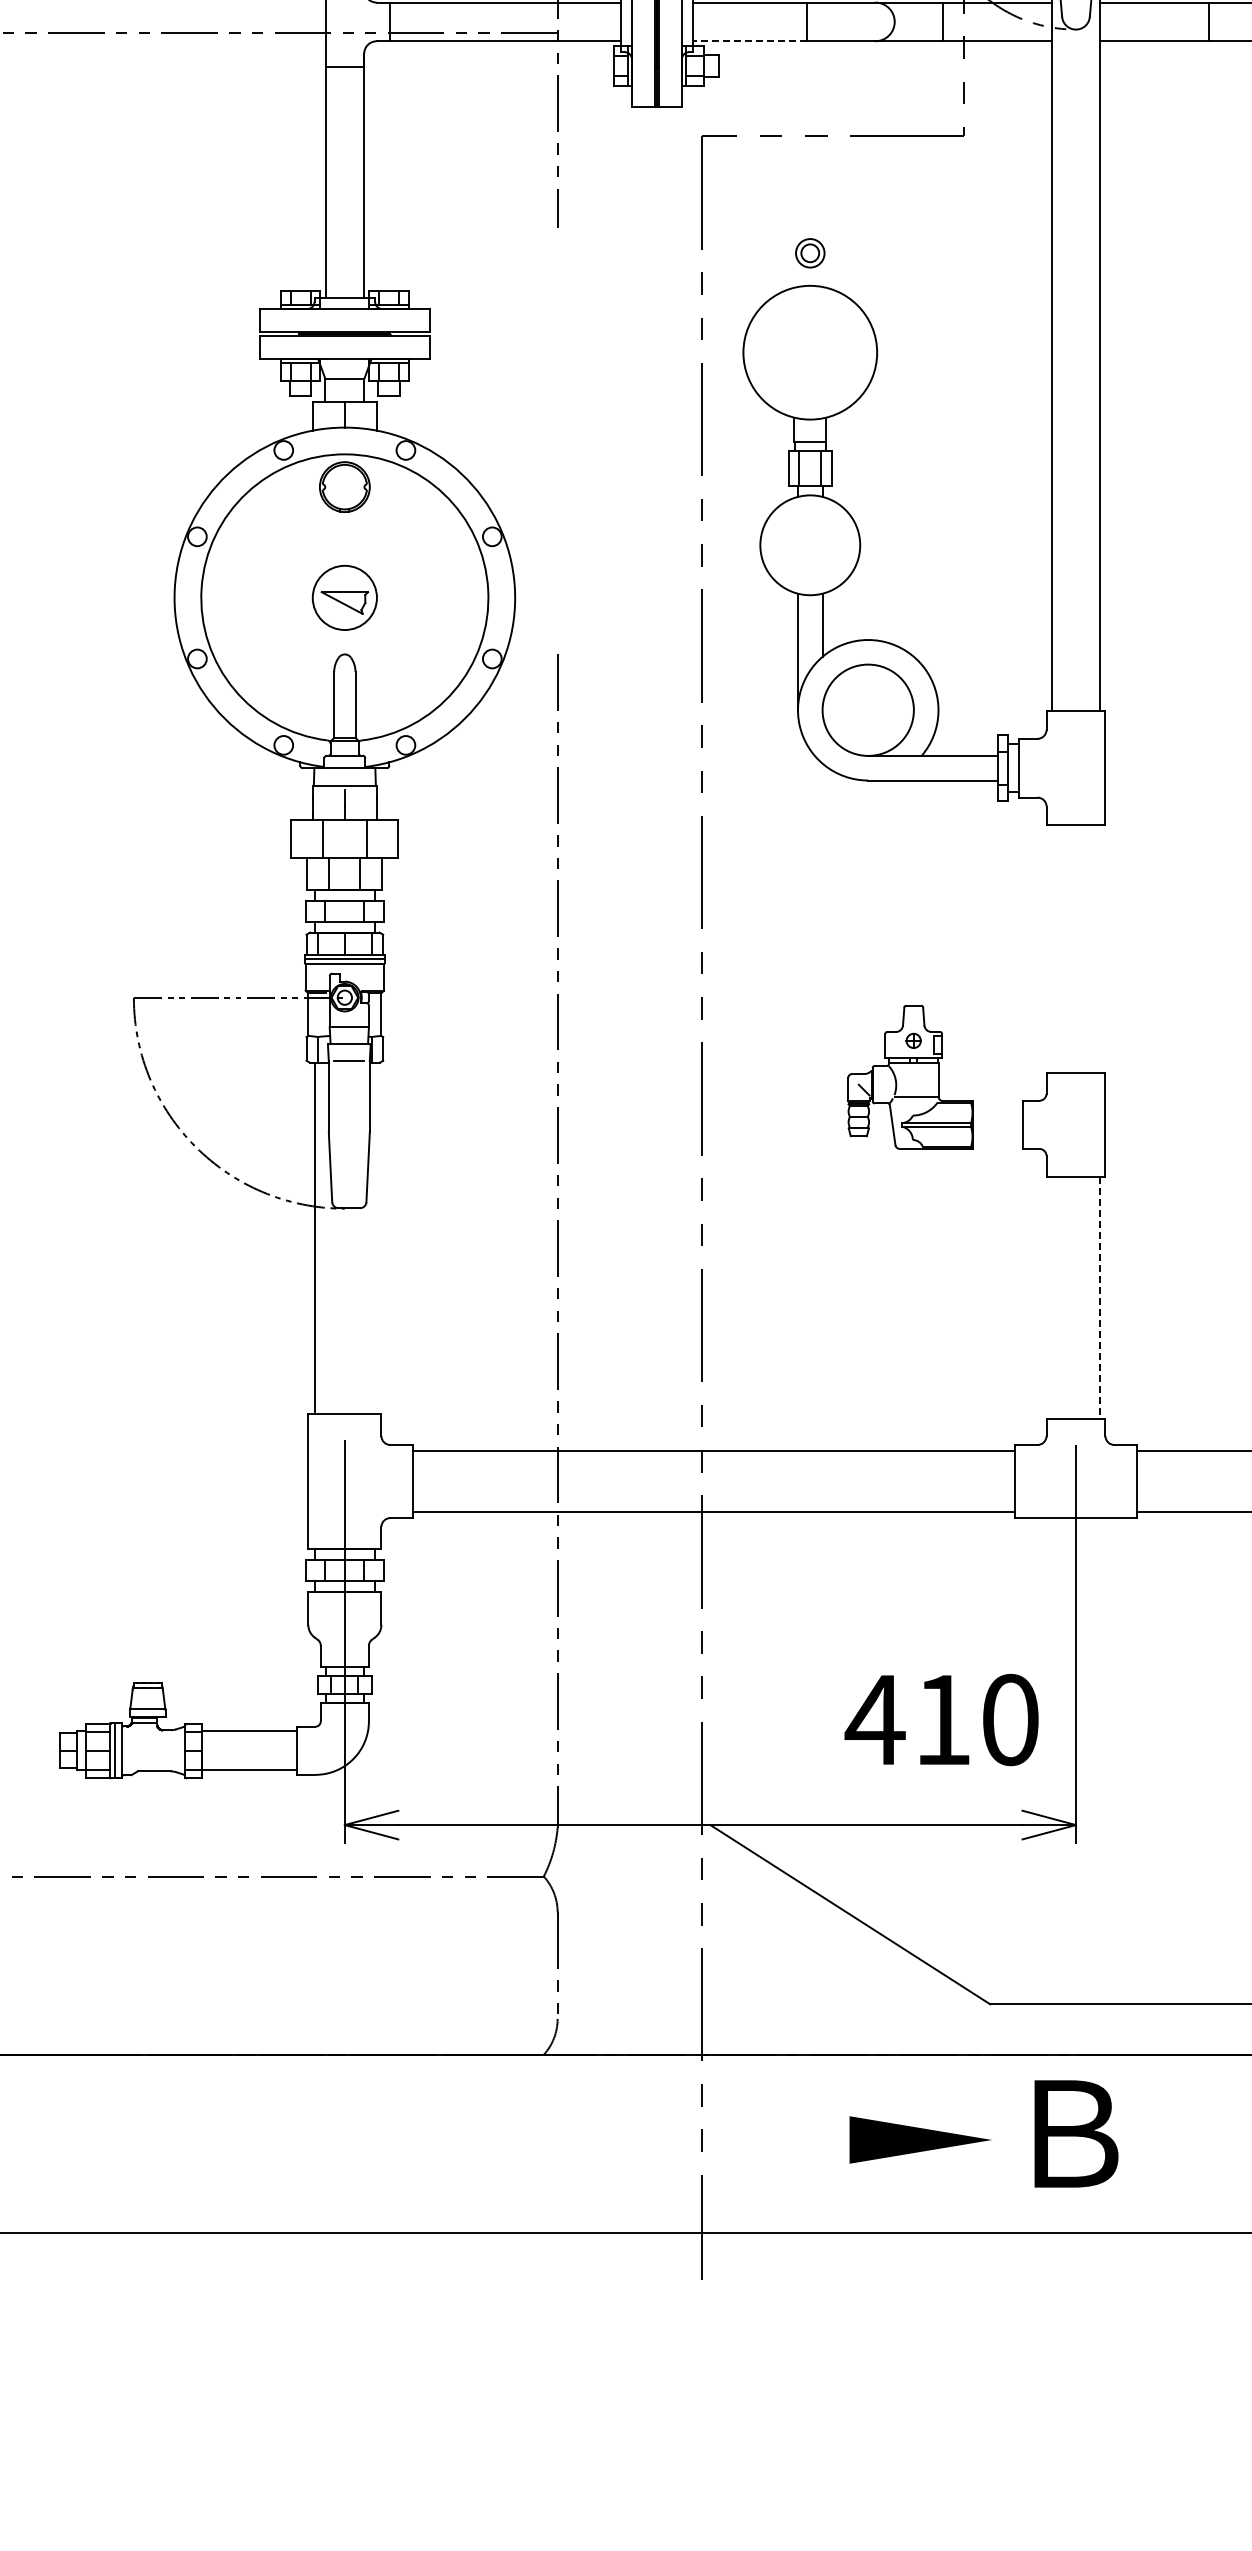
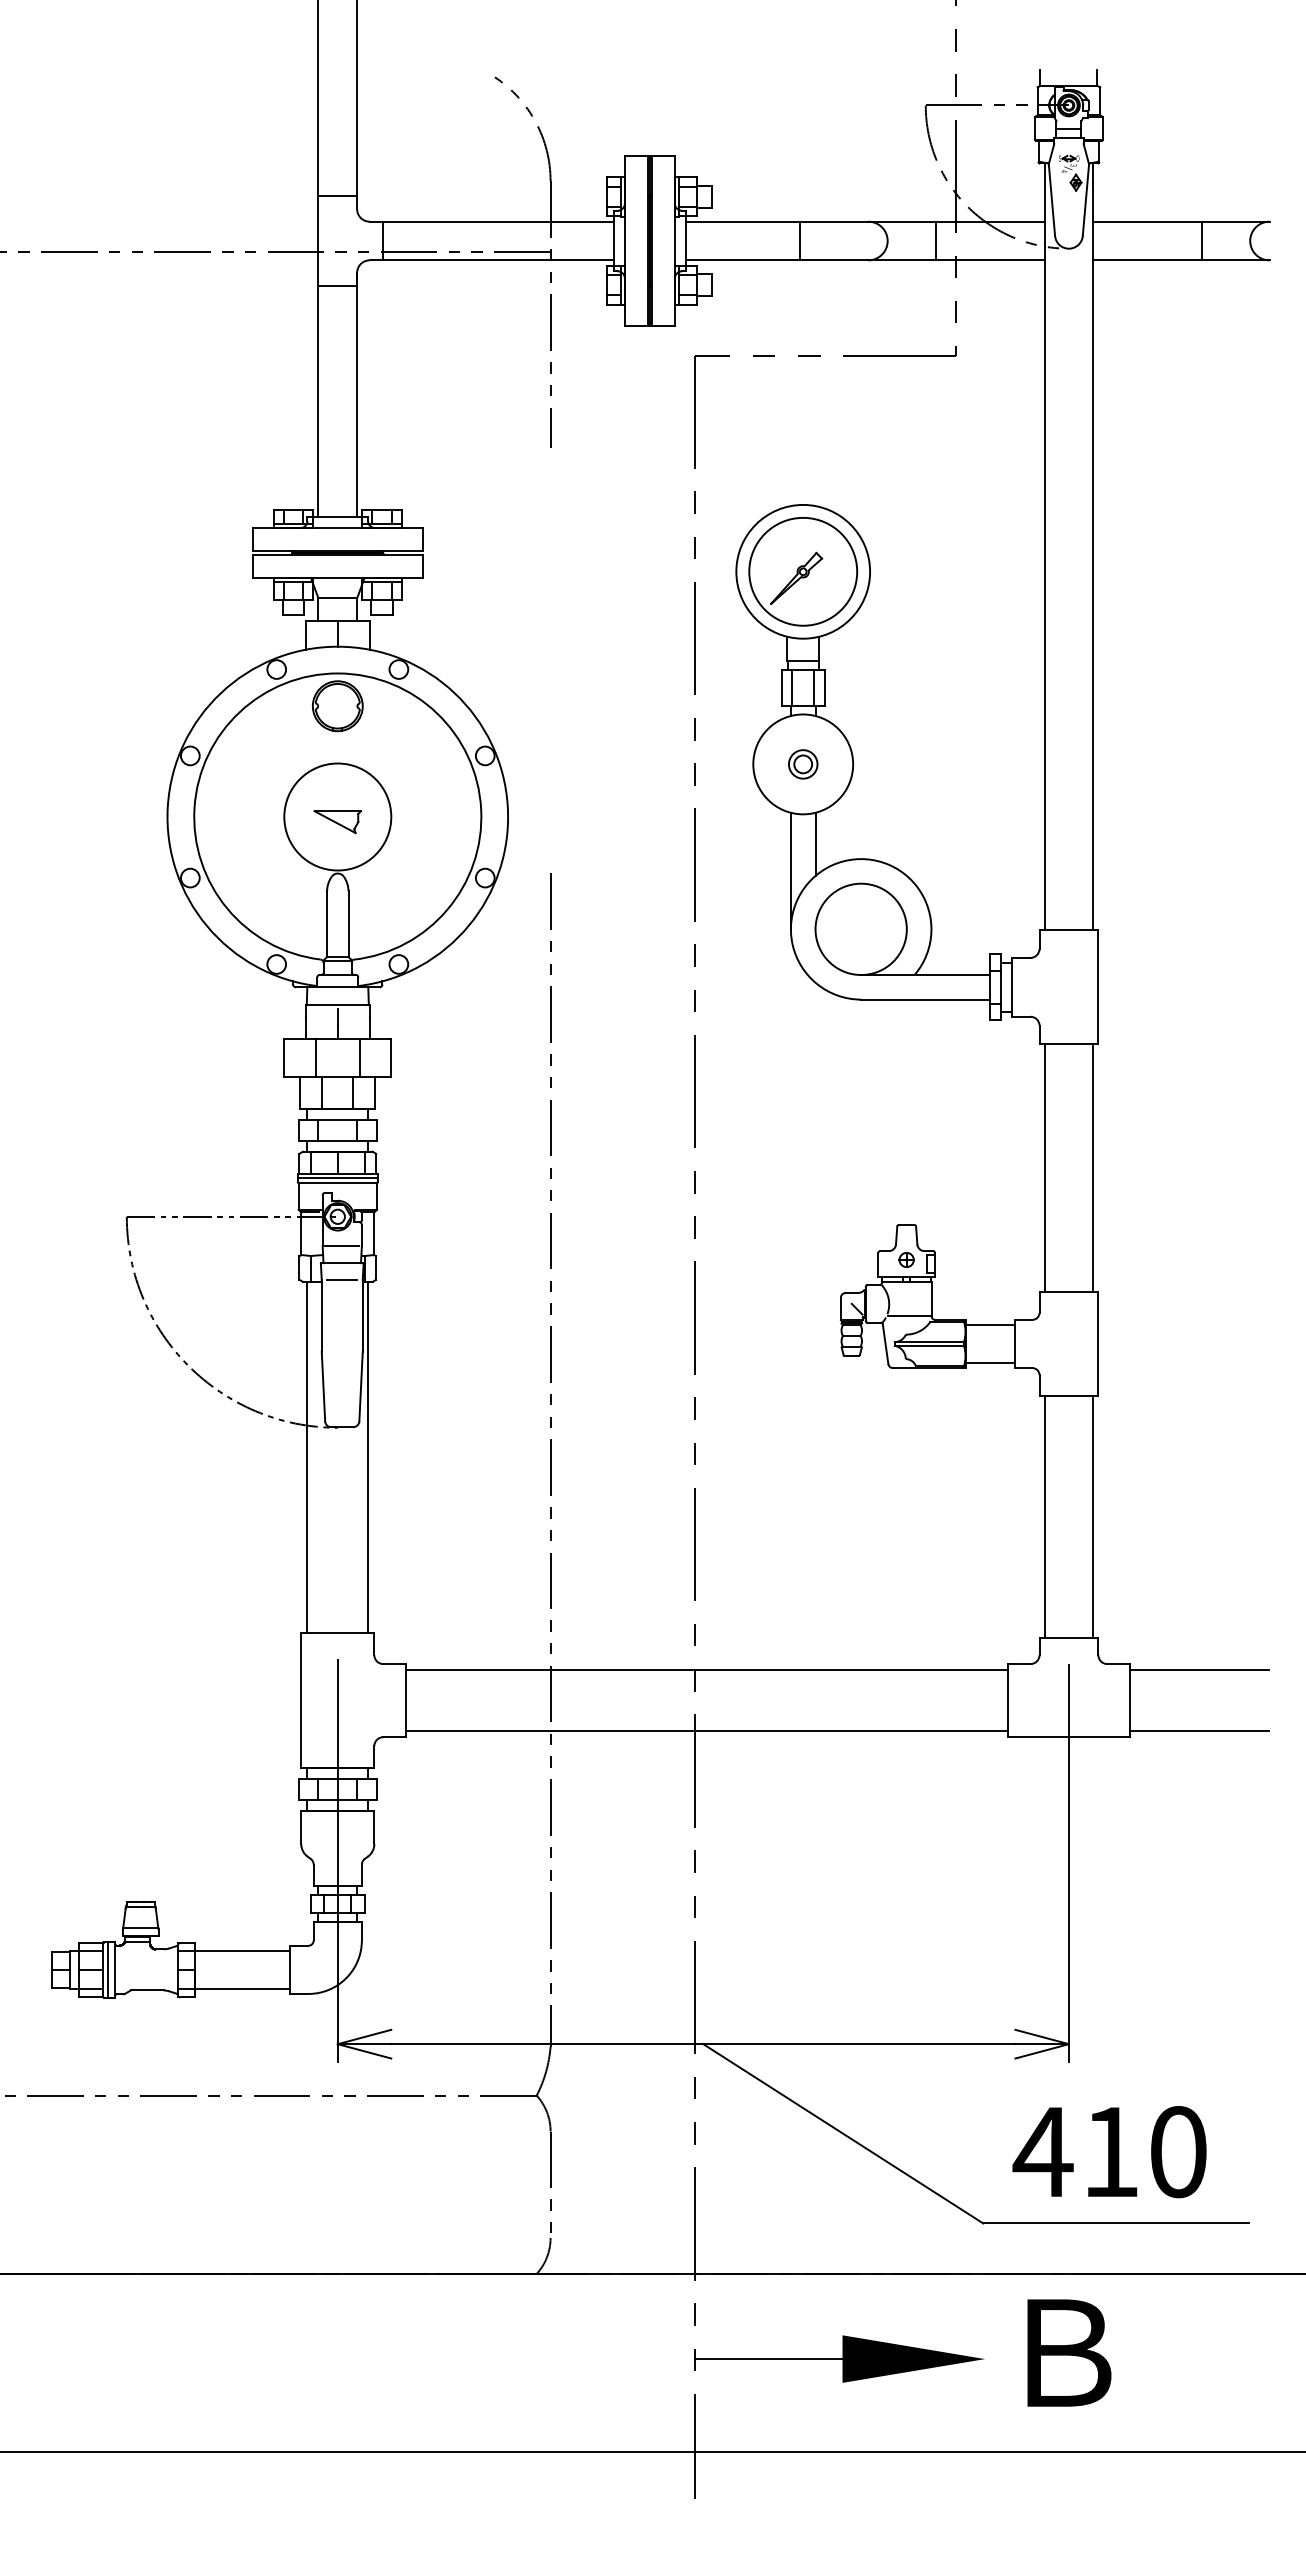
line: (749, 41) -> (742, 260), dashed -> solid
part: (810, 253) -> (803, 764), moved
part: (810, 352) -> (803, 571), added
circle: (344, 597) -> (337, 816), size x1.67
line: (1051, 949) -> (1044, 1168), added
line: (1100, 949) -> (1093, 1168), added
line: (997, 1105) -> (990, 1324), added
line: (997, 1144) -> (990, 1363), added
line: (375, 1237) -> (368, 1456), added
line: (1051, 1297) -> (1044, 1516), added
line: (1100, 1298) -> (1093, 1517), dashed -> solid
text: (941, 1720) -> (1109, 2152), moved
line: (775, 2140) -> (768, 2359), added

